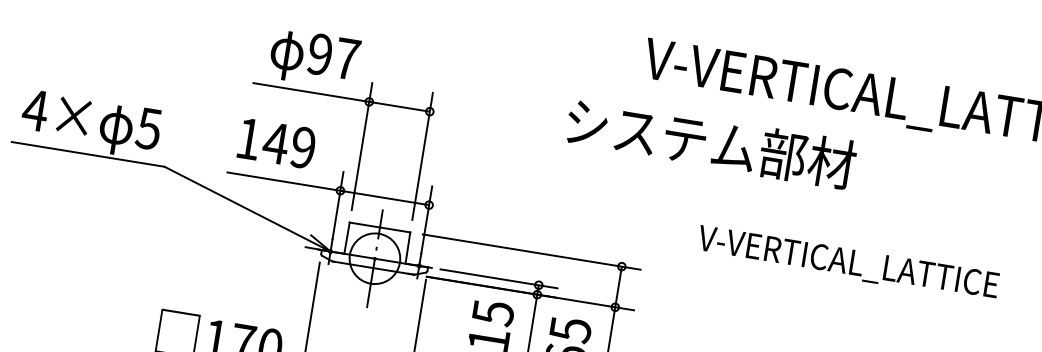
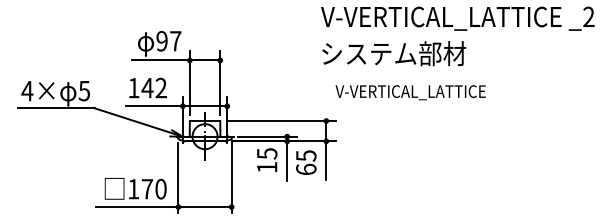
text: (711, 143) -> (394, 53), moved
text: (301, 148) -> (160, 88), 149 -> 142
text: (847, 263) -> (410, 92), moved

